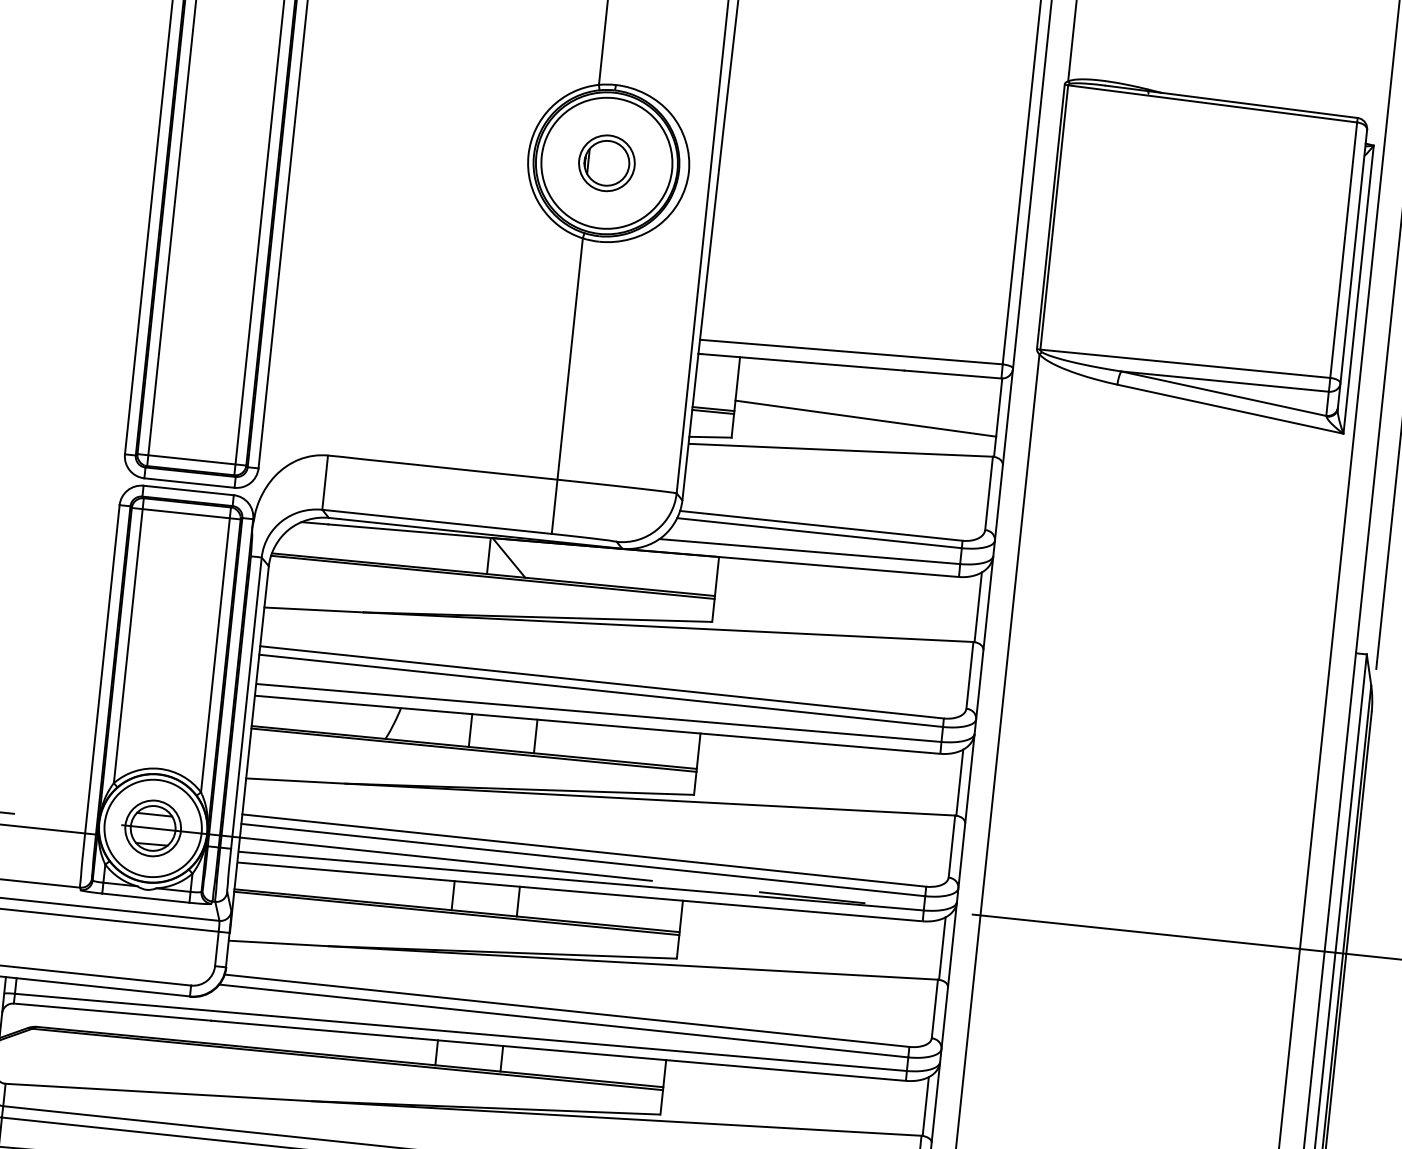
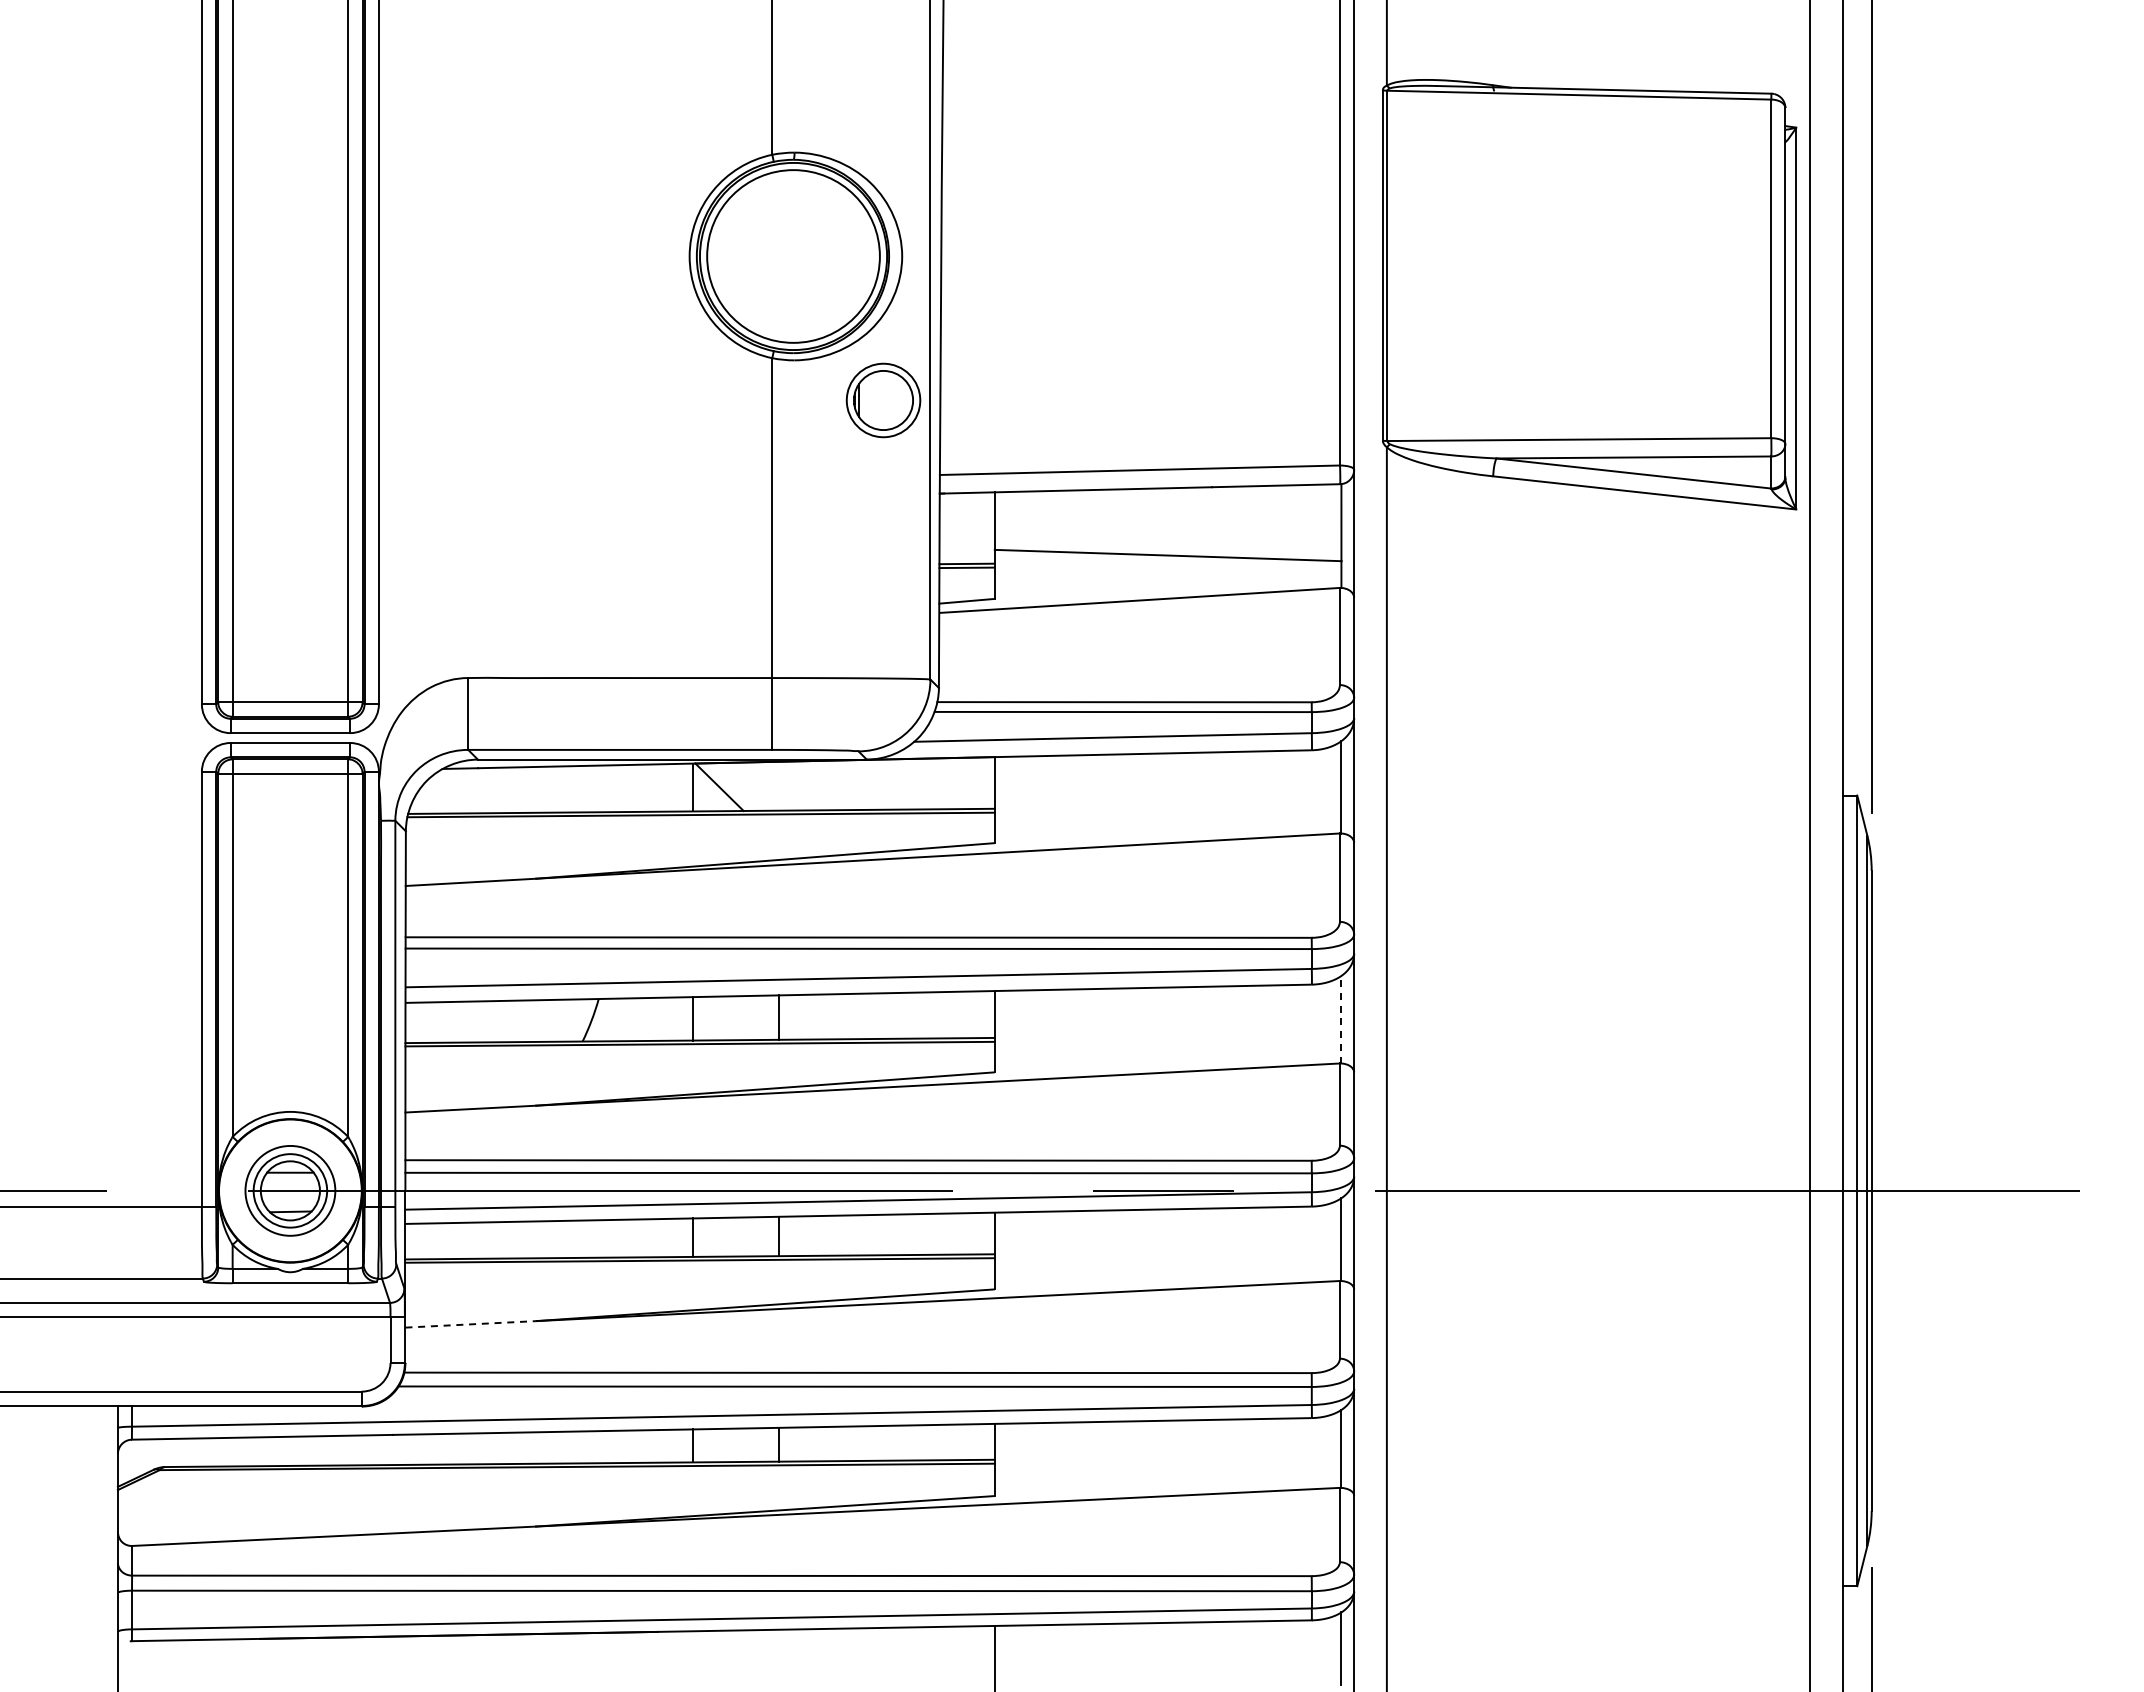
part: (606, 163) -> (883, 400), moved
line: (959, 782) -> (1341, 1019), solid -> dashed
circle: (153, 828) -> (290, 1190), size x0.7
line: (278, 943) -> (470, 1324), solid -> dashed

